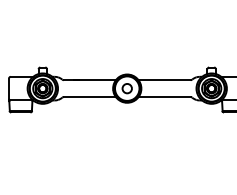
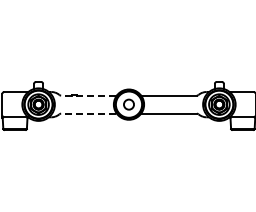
line: (89, 80) -> (88, 95), solid -> dashed
line: (89, 96) -> (88, 113), solid -> dashed

